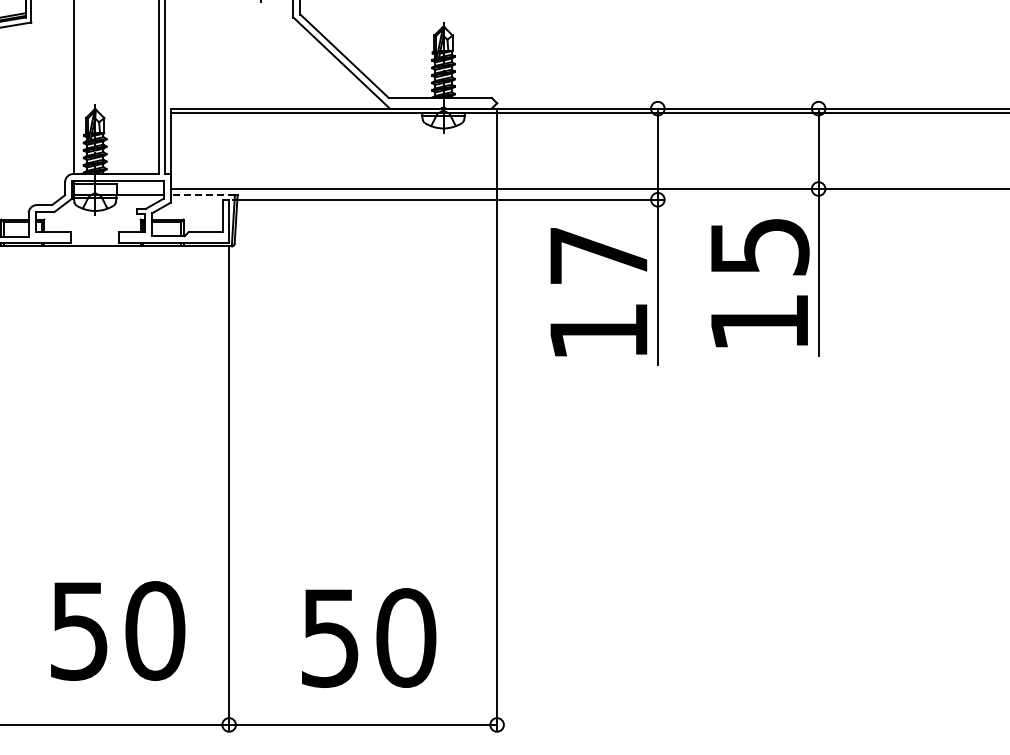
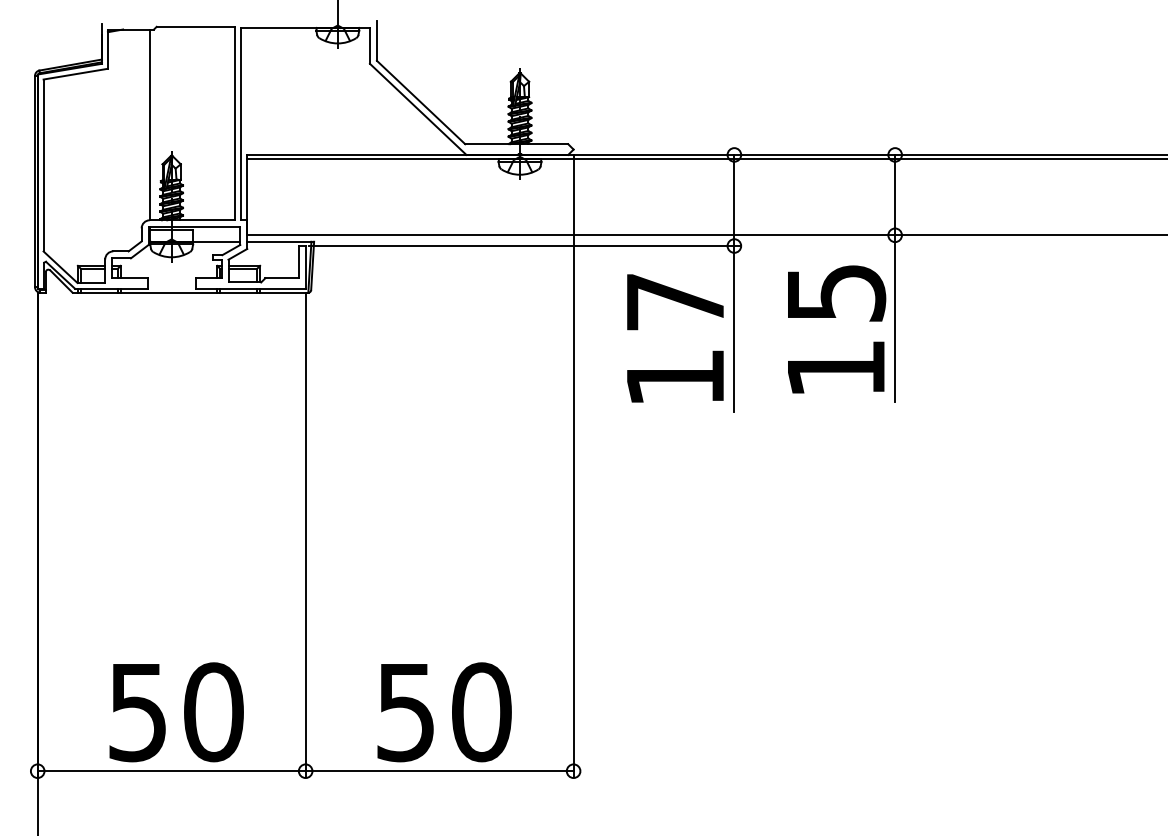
line: (201, 195) -> (278, 241), dashed -> solid
text: (117, 631) -> (176, 712), moved
text: (368, 638) -> (444, 712), moved

